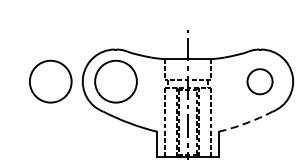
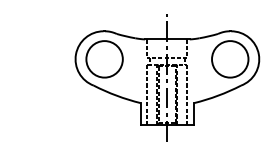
part: (50, 81) -> (47, 59), removed
part: (260, 81) -> (230, 59), size x1.67
arc: (246, 123) -> (218, 95), dashed -> solid

